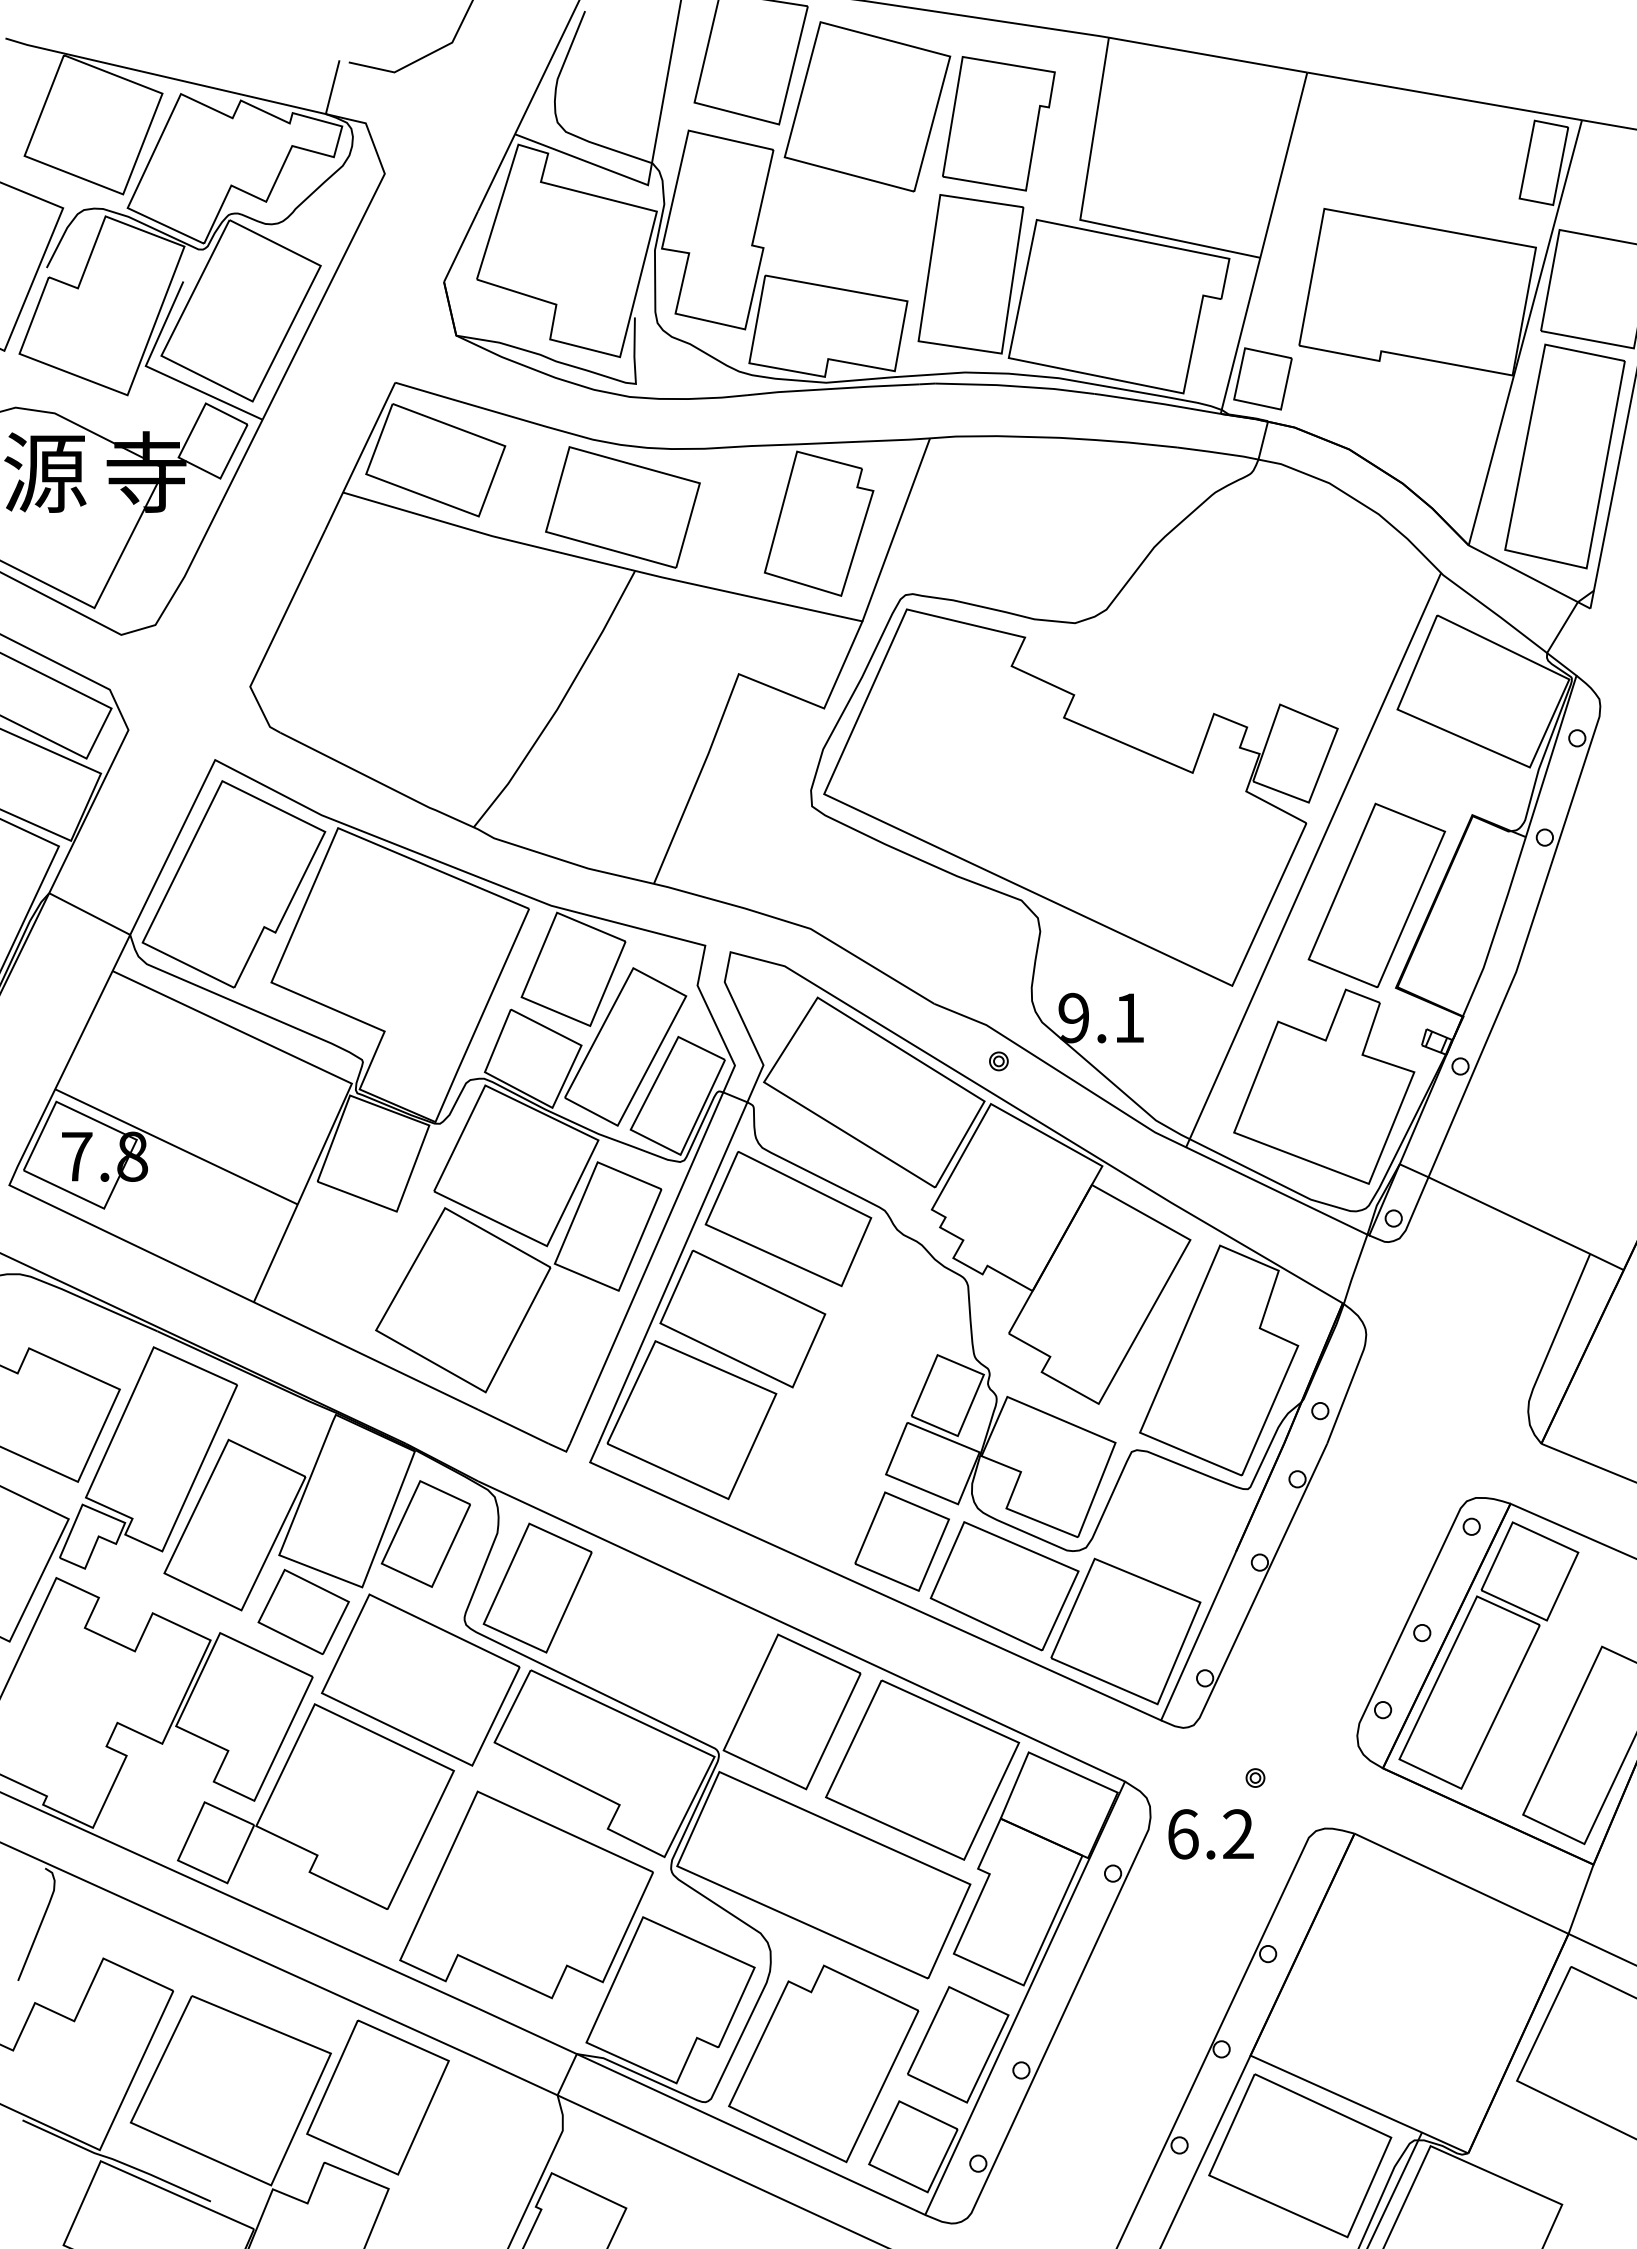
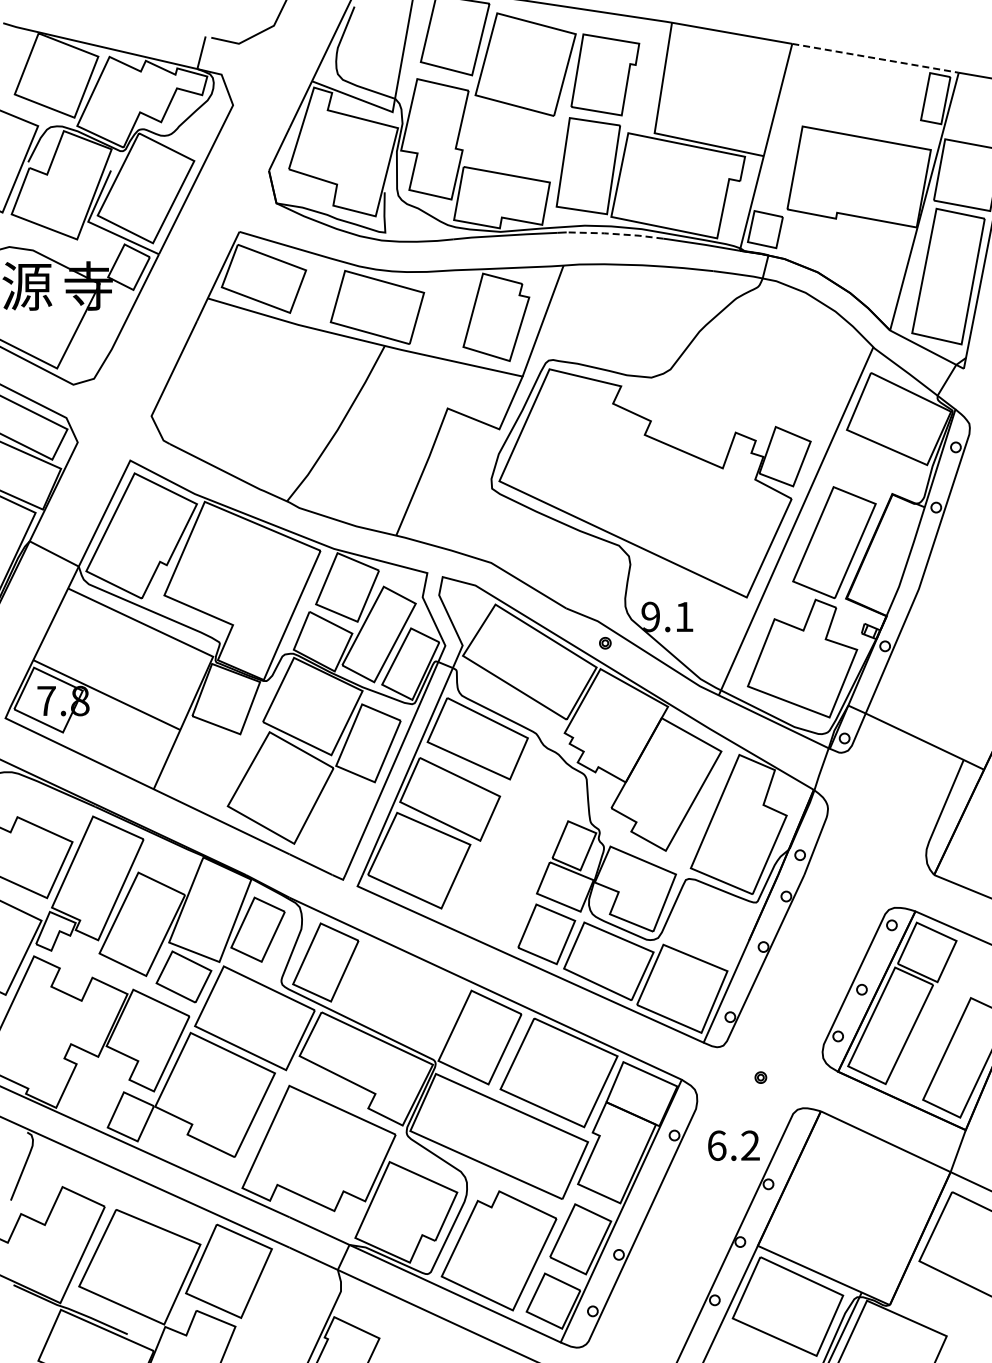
line: (1446, 96) -> (876, 58), solid -> dashed
line: (1015, 387) -> (615, 234), solid -> dashed
text: (1210, 1833) -> (733, 1145), moved

